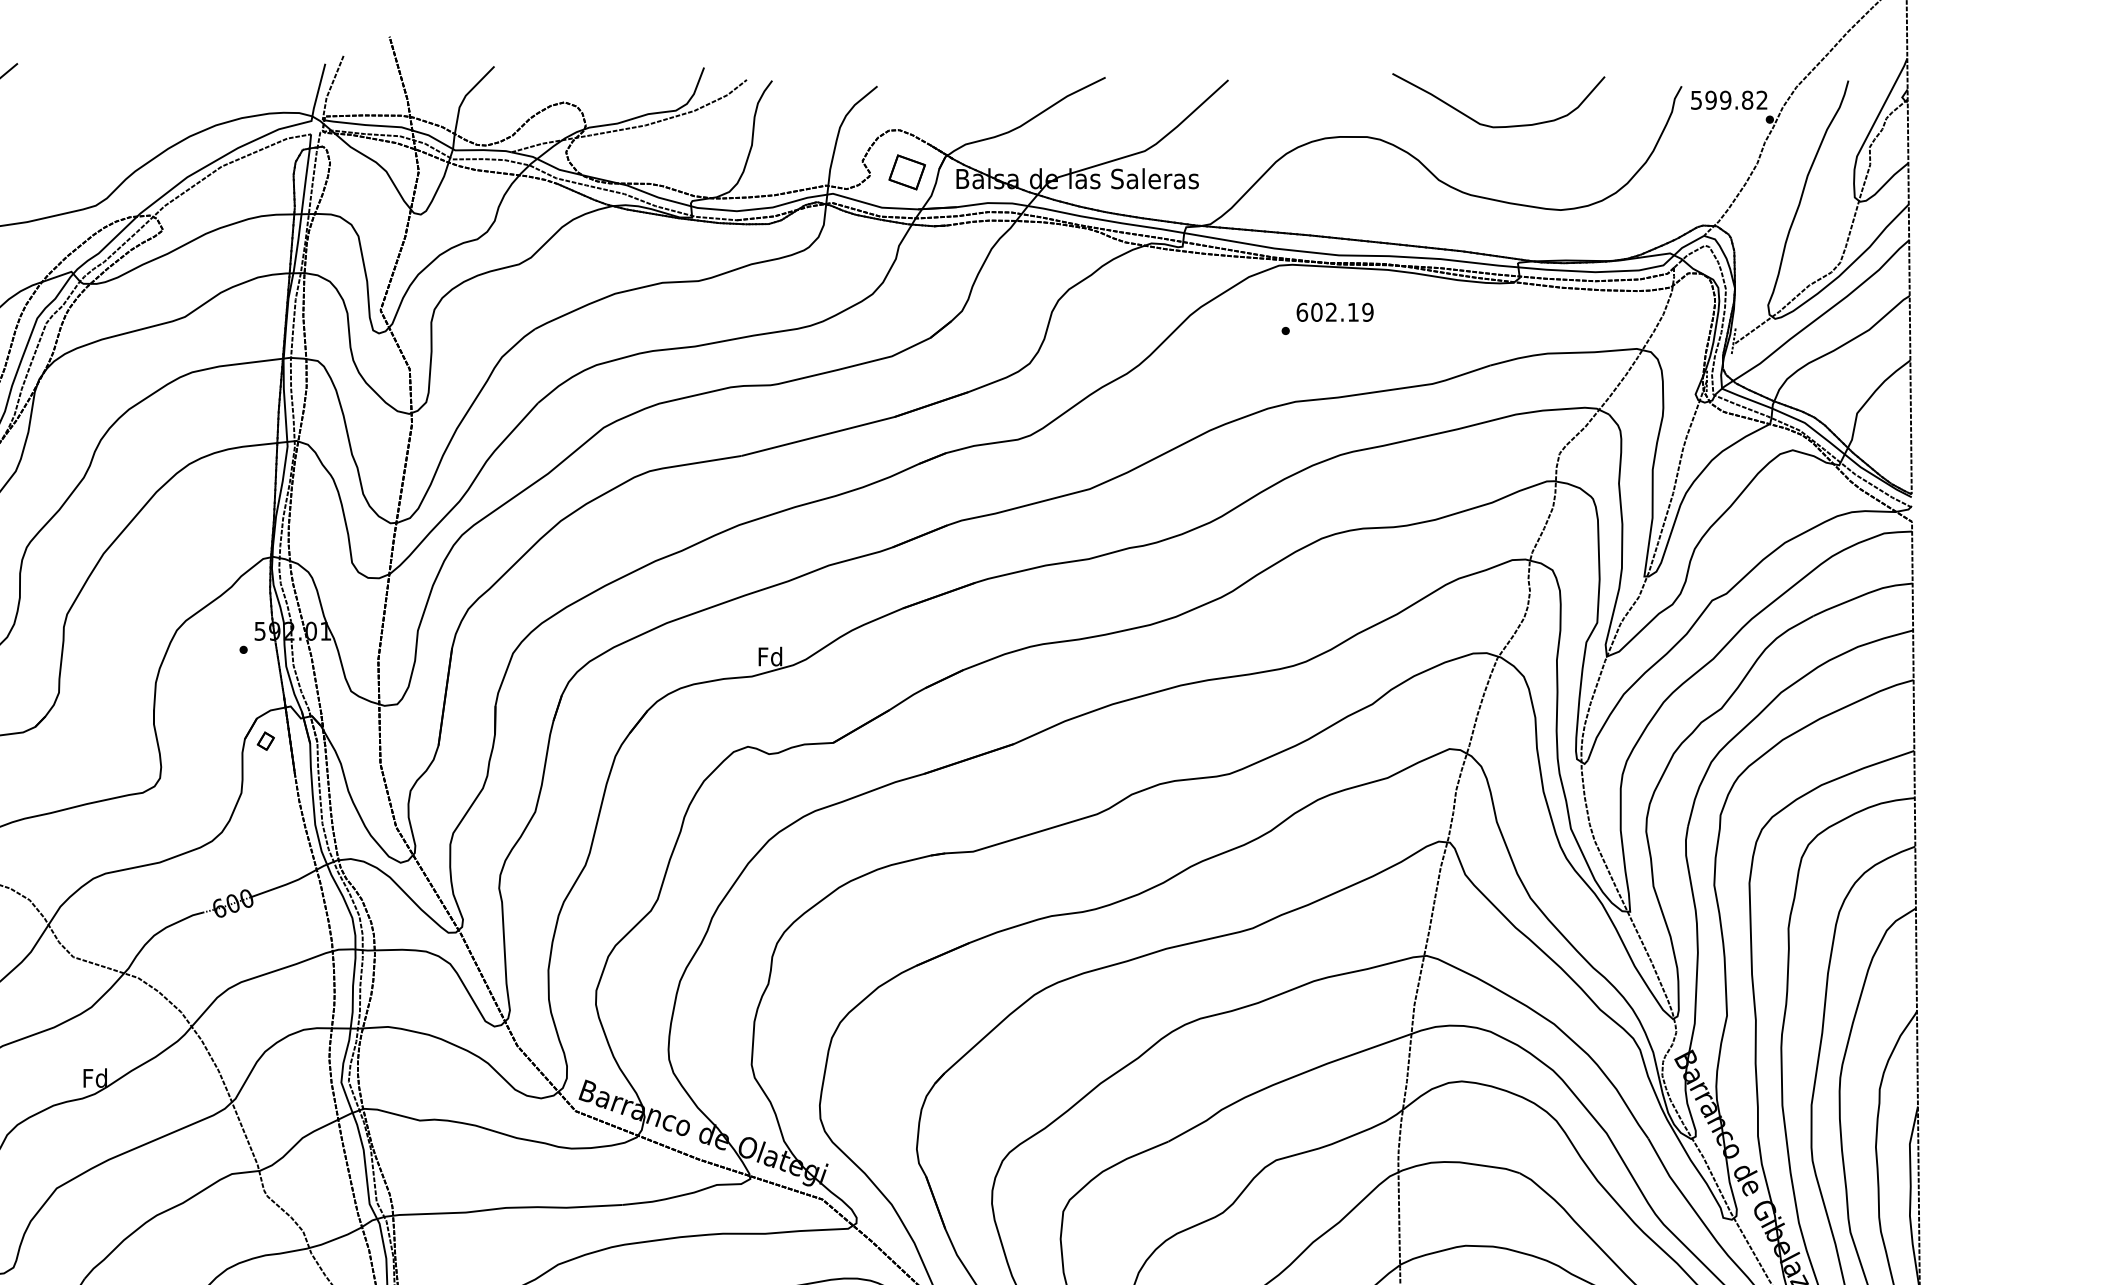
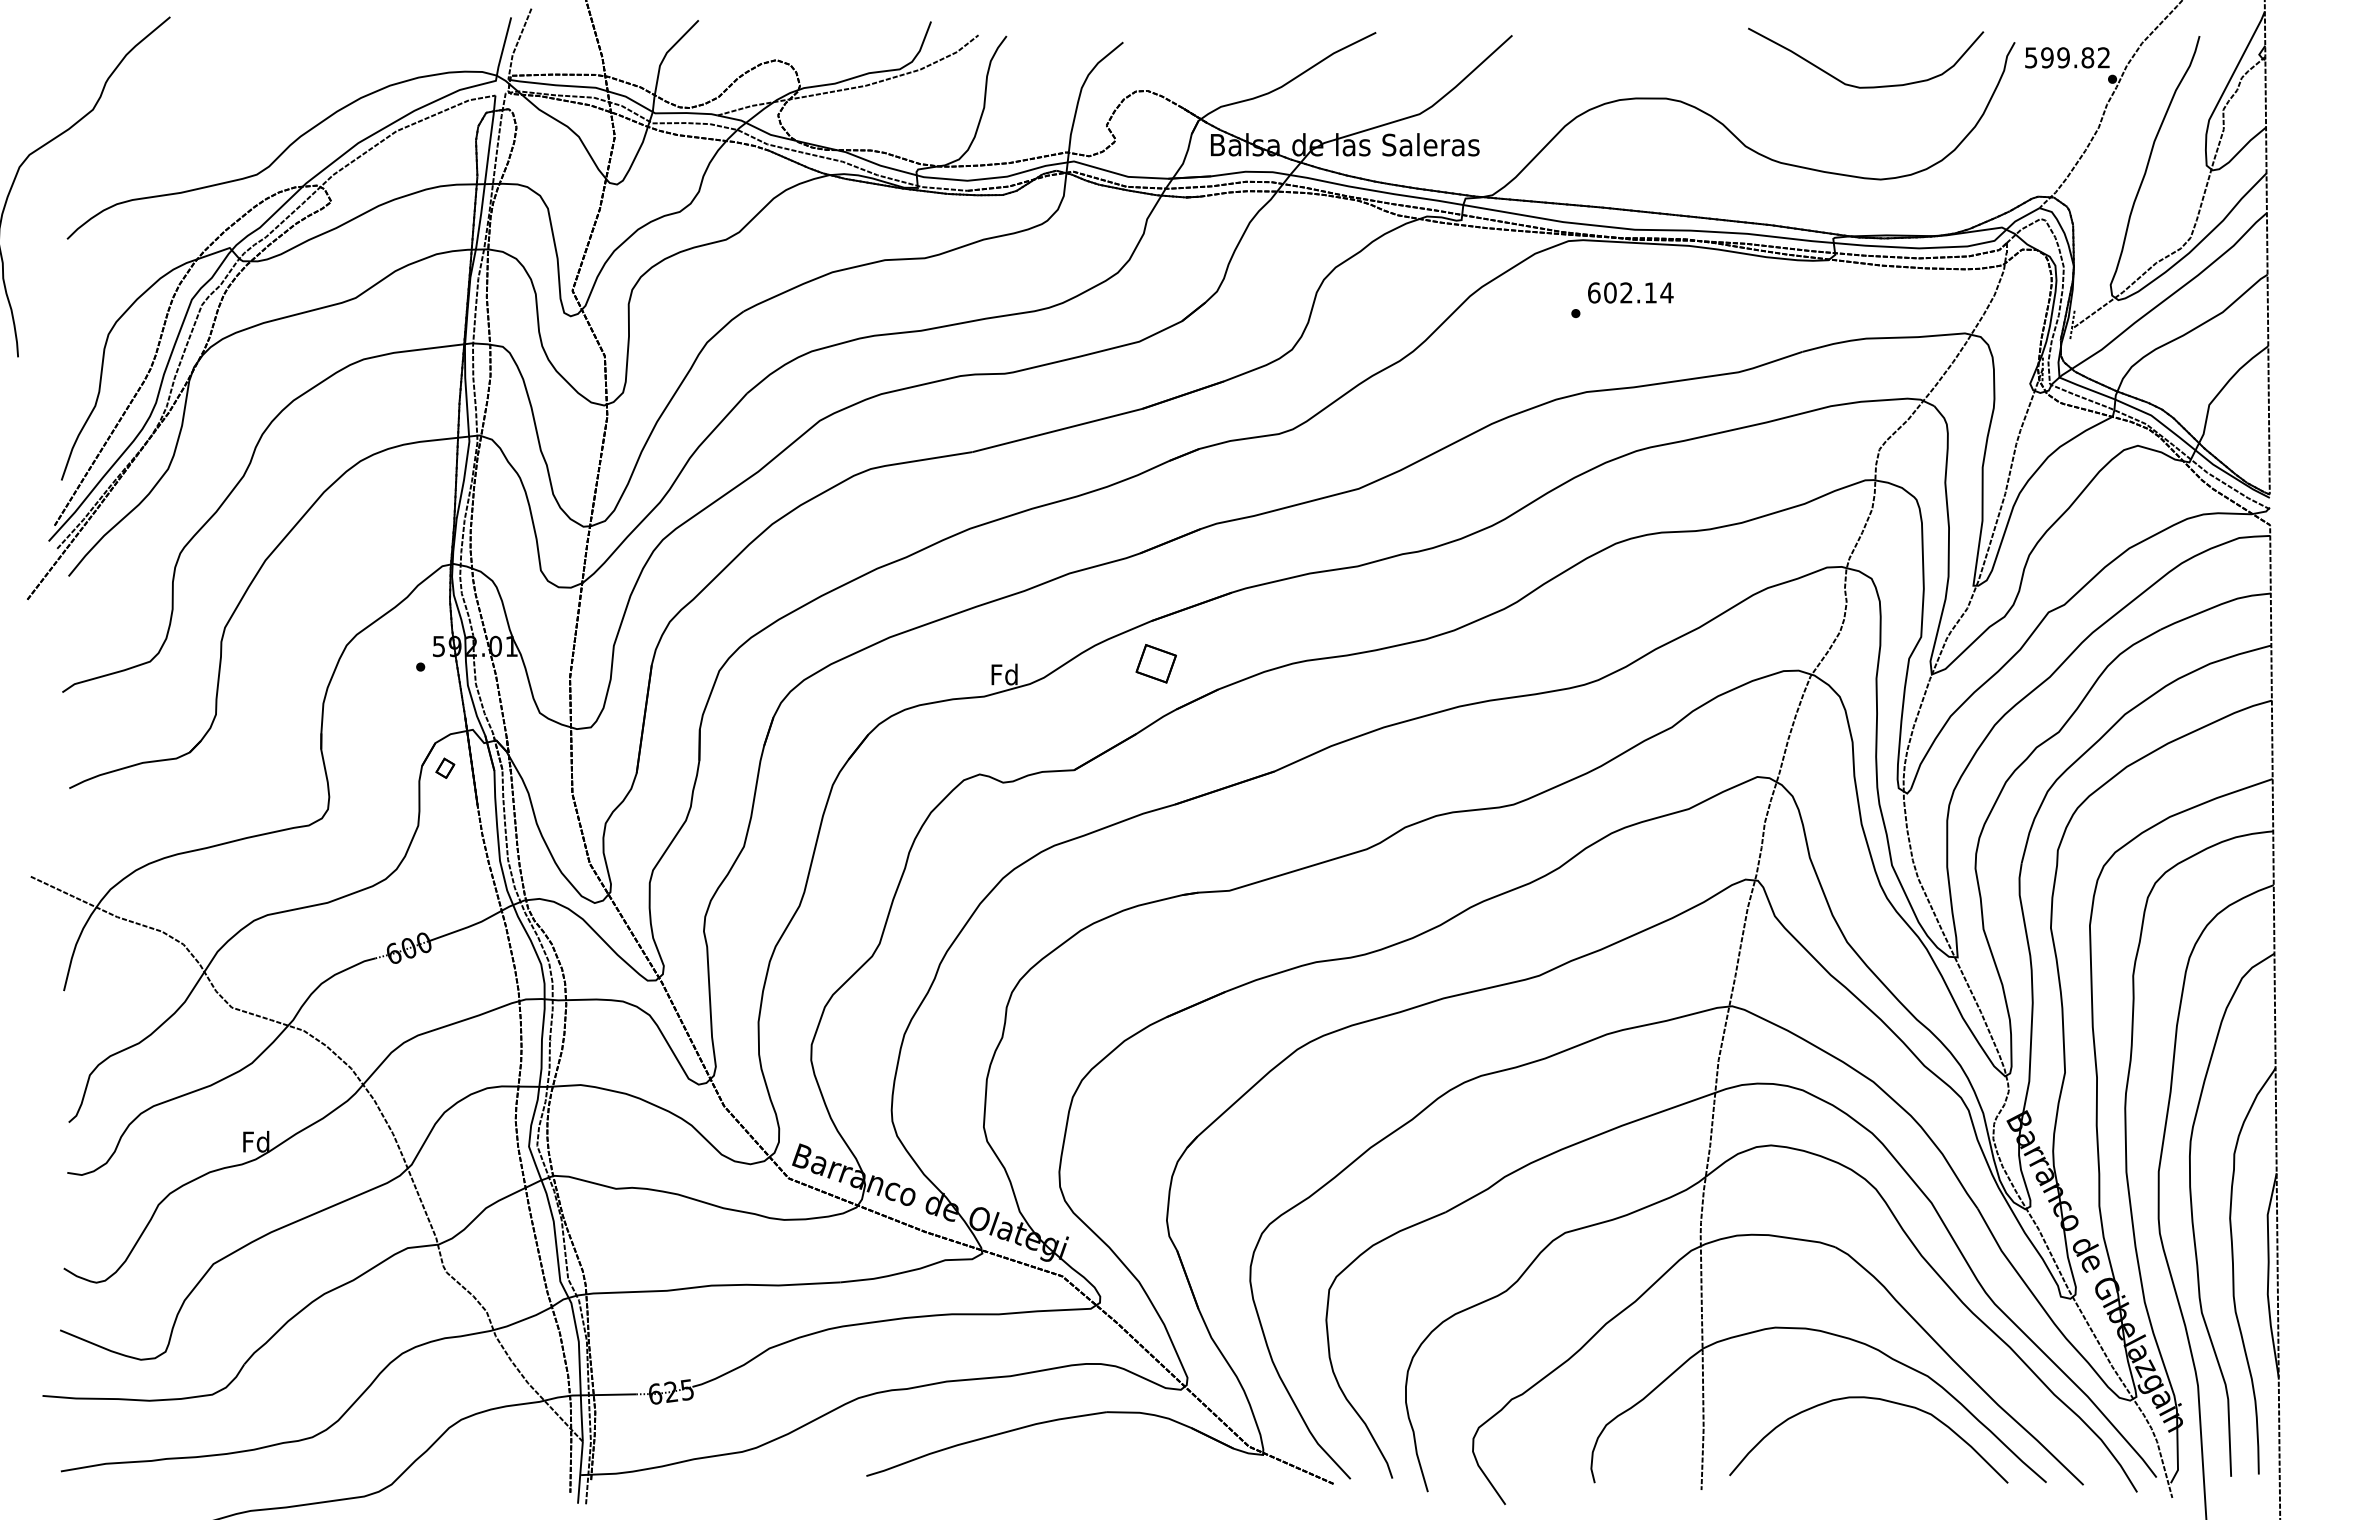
curve: (1499, 126) -> (1866, 86), moved
part: (906, 172) -> (1155, 663), moved
text: (1367, 311) -> (1666, 292), 602.19 -> 602.14

